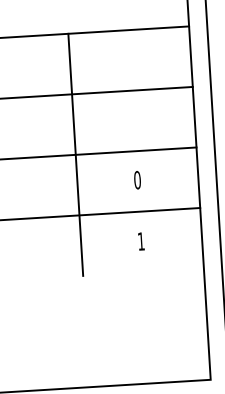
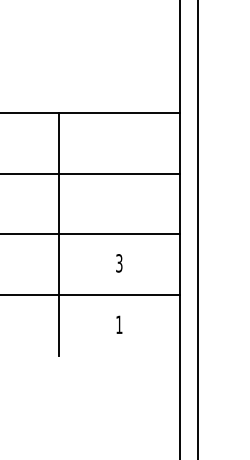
text: (137, 180) -> (119, 263), 0 -> 3

